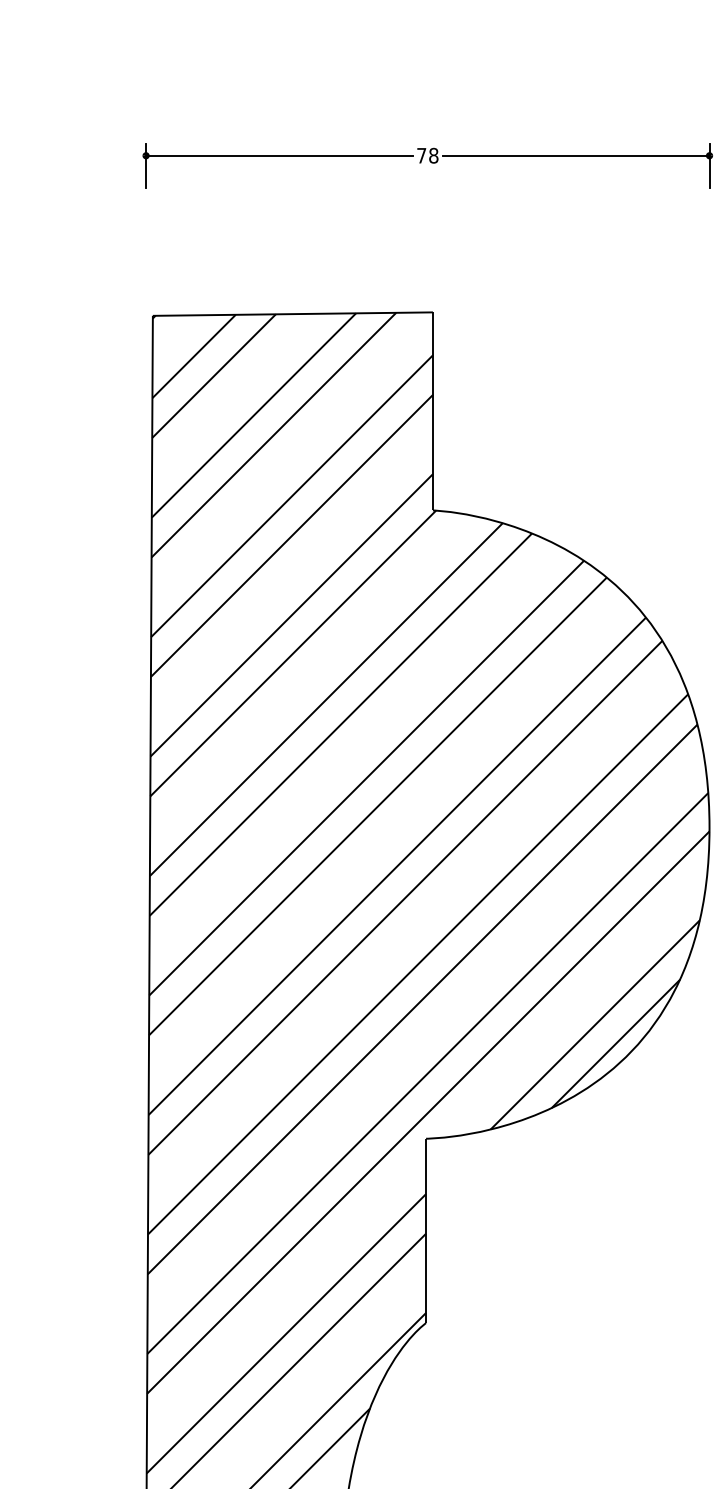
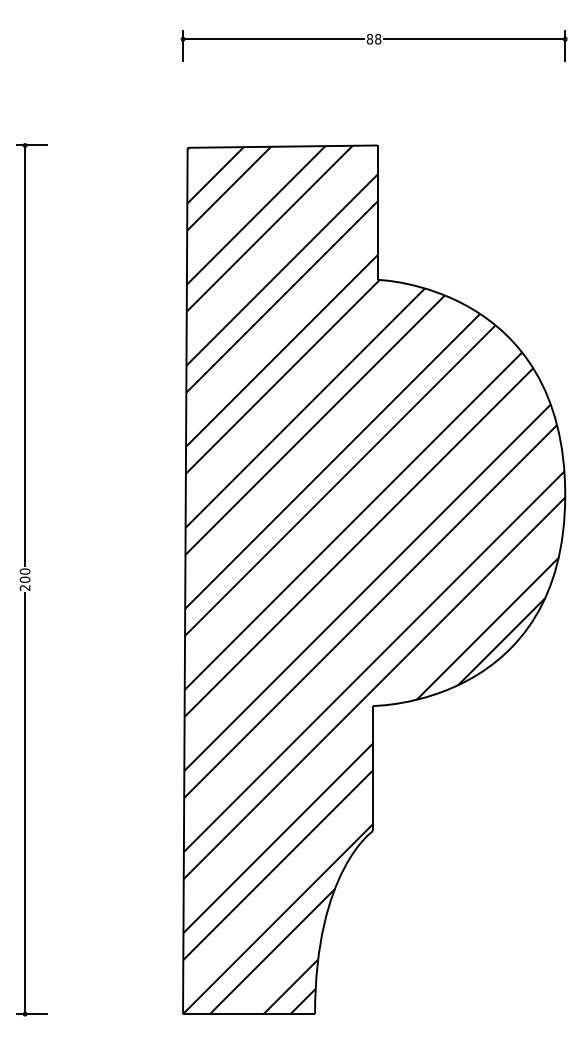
text: (420, 156) -> (369, 39), 78 -> 88

